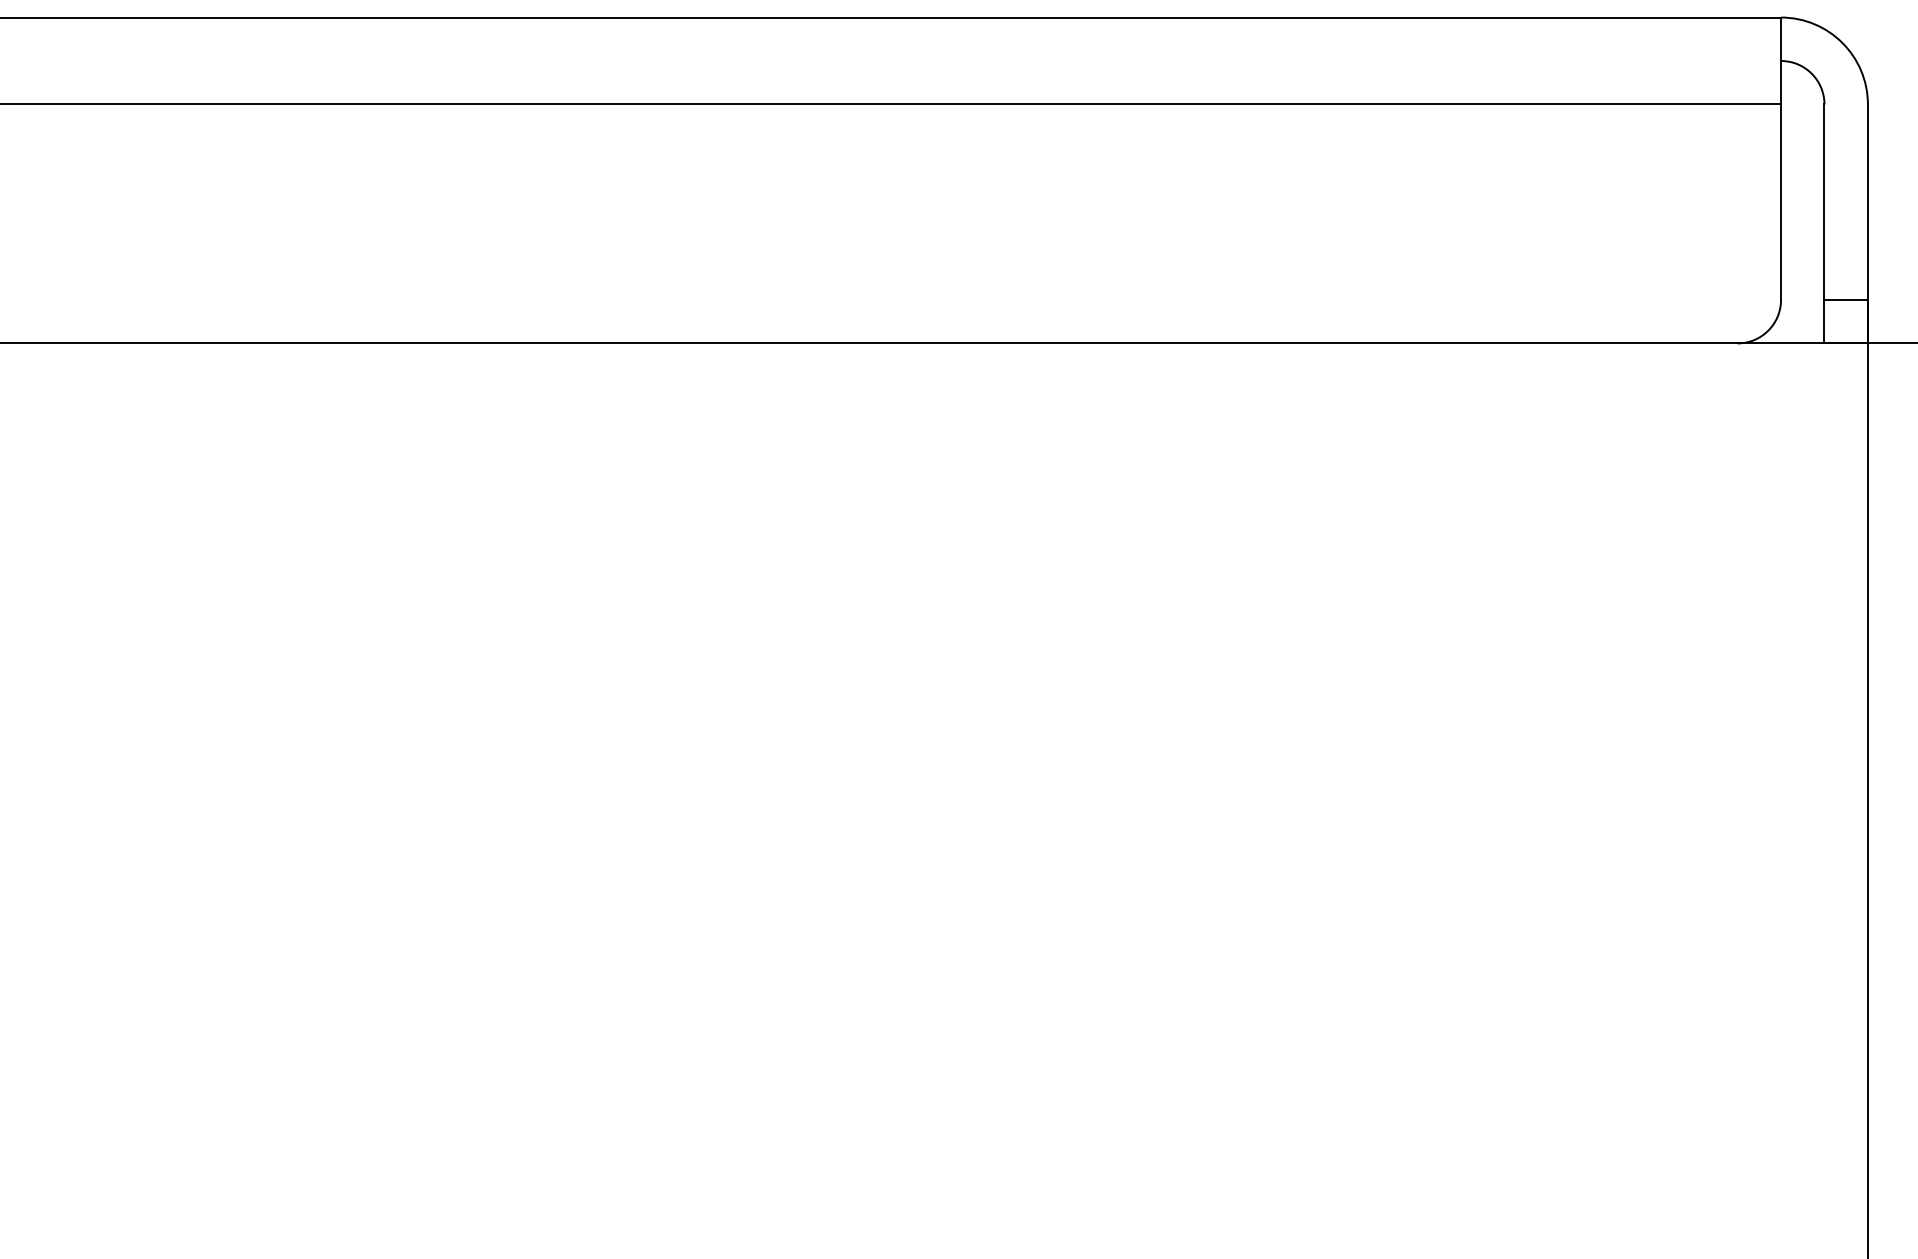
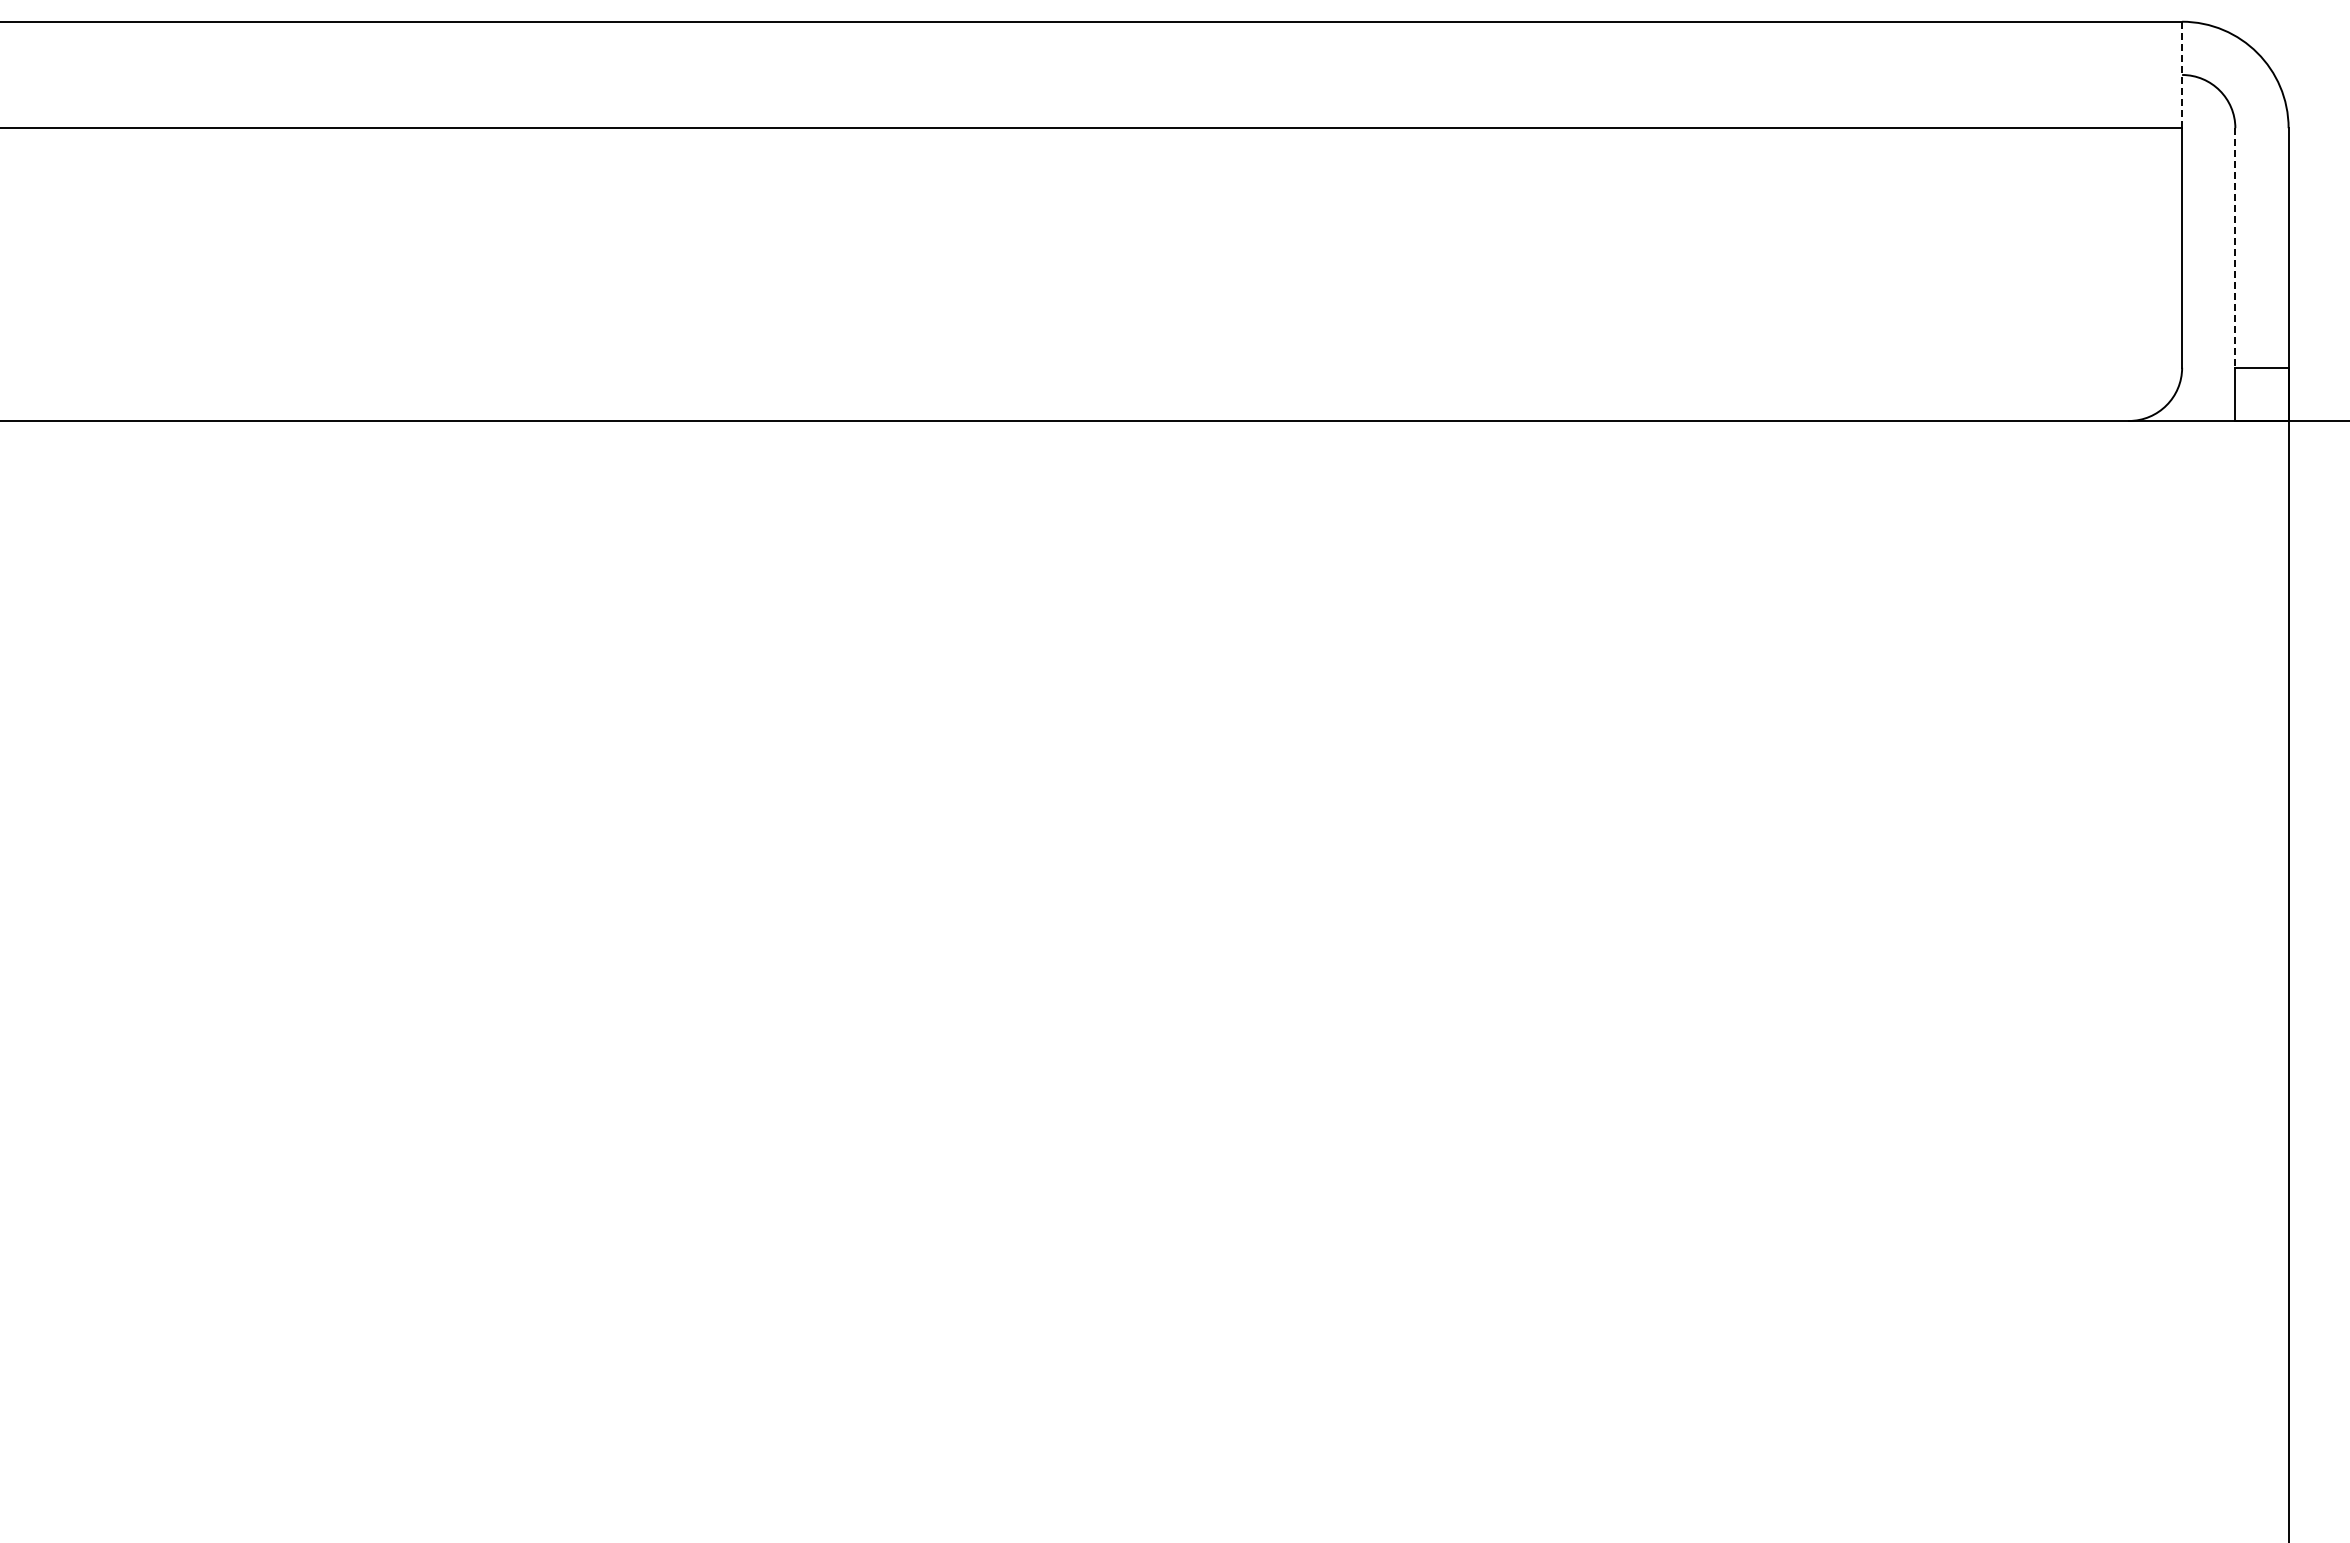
line: (1781, 61) -> (2182, 75), solid -> dashed
line: (1824, 202) -> (2235, 248), solid -> dashed

